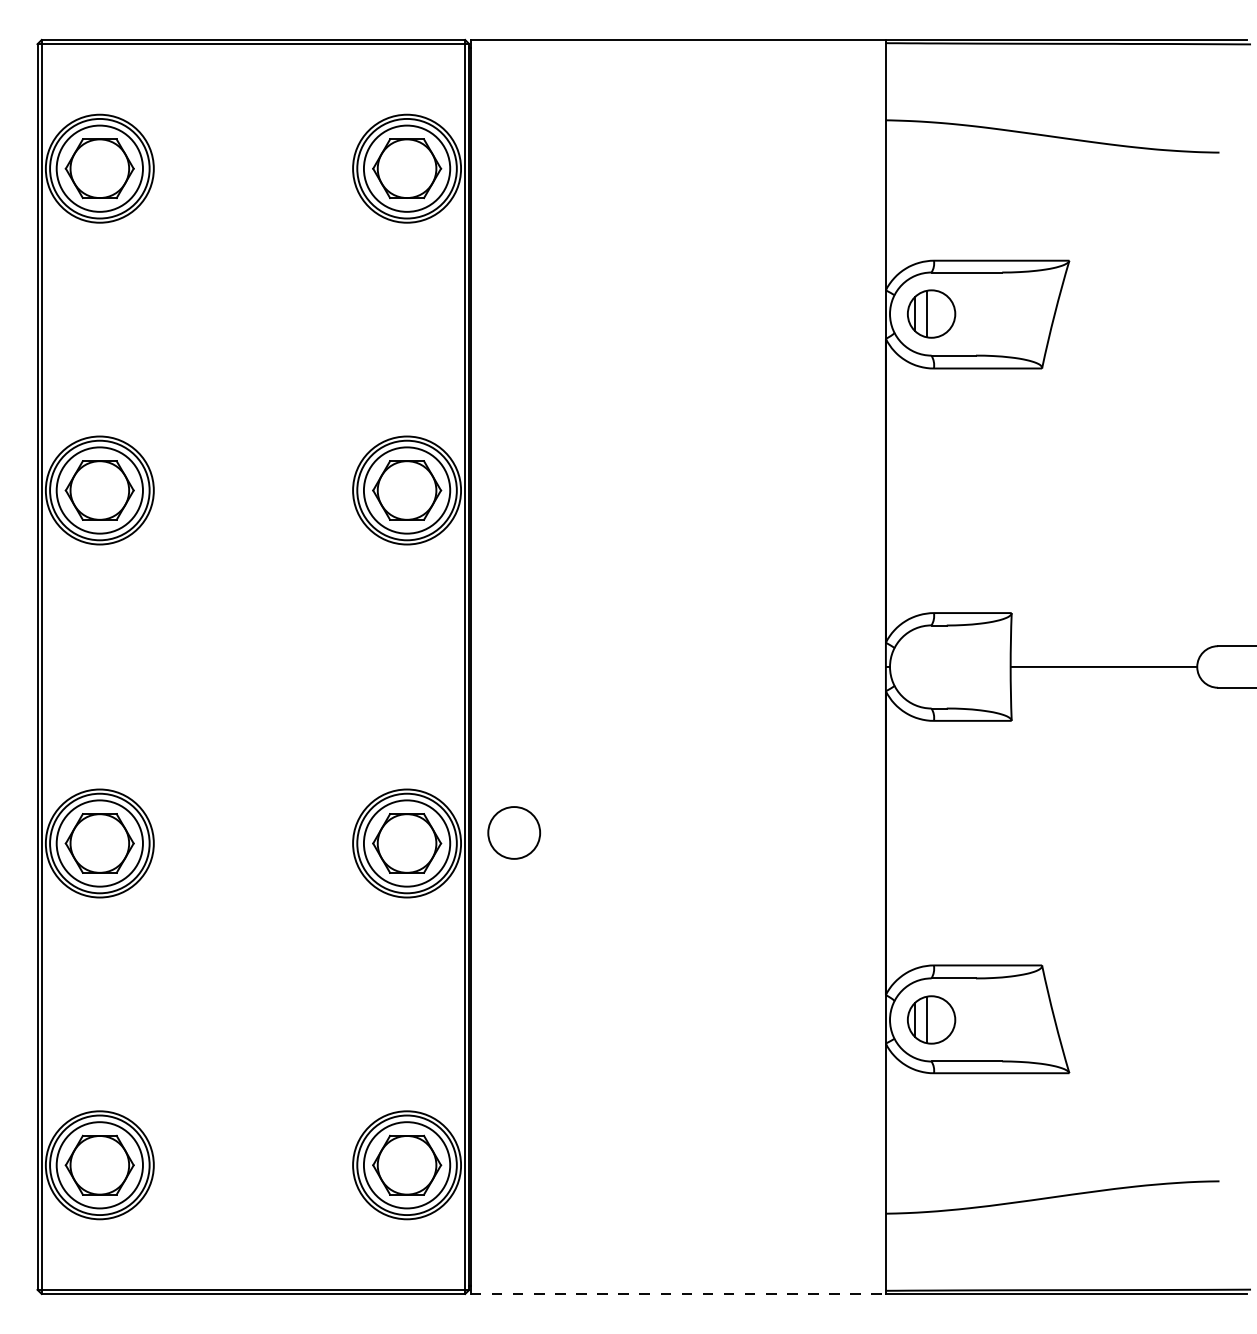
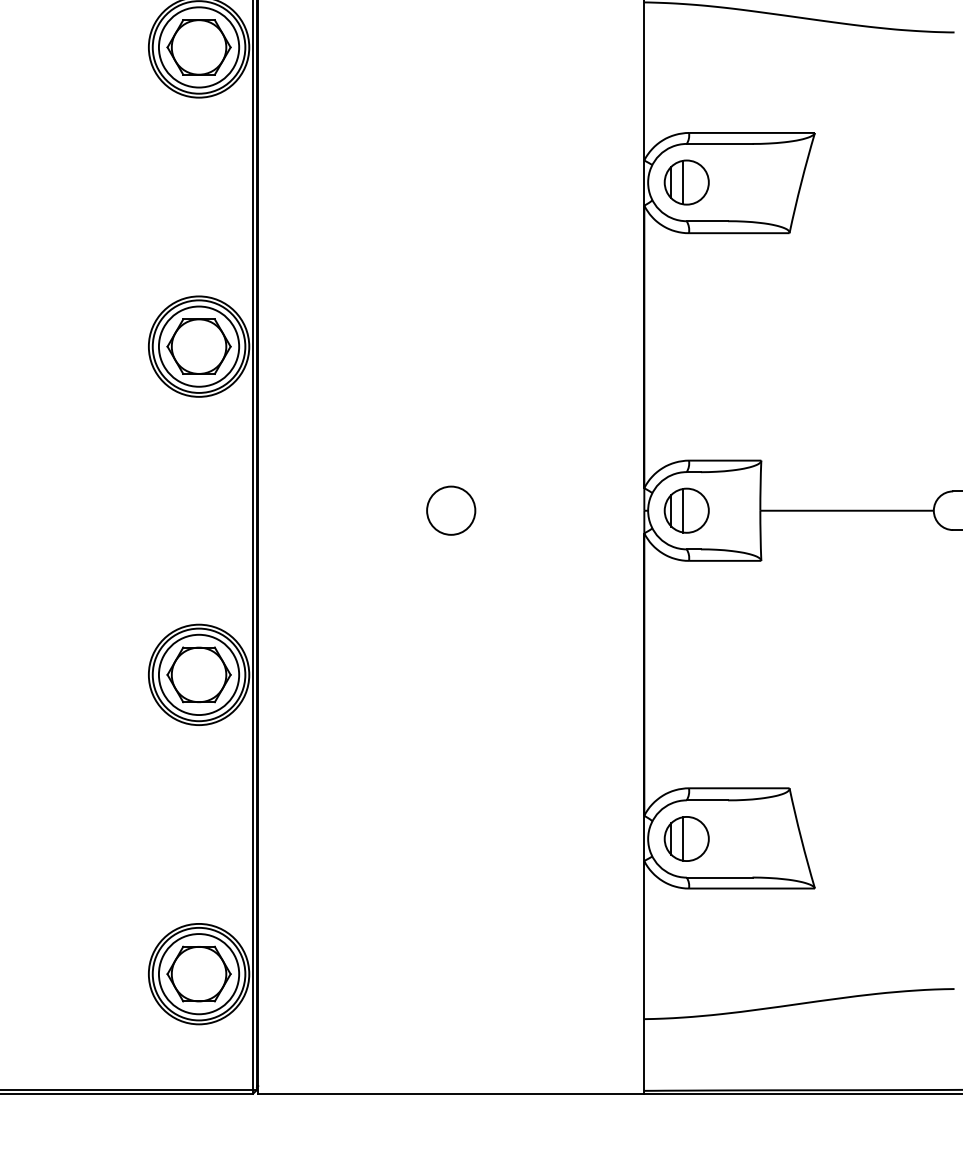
part: (931, 666) -> (686, 510), added
circle: (514, 832) -> (451, 510), moved
line: (678, 1293) -> (451, 1093), dashed -> solid

